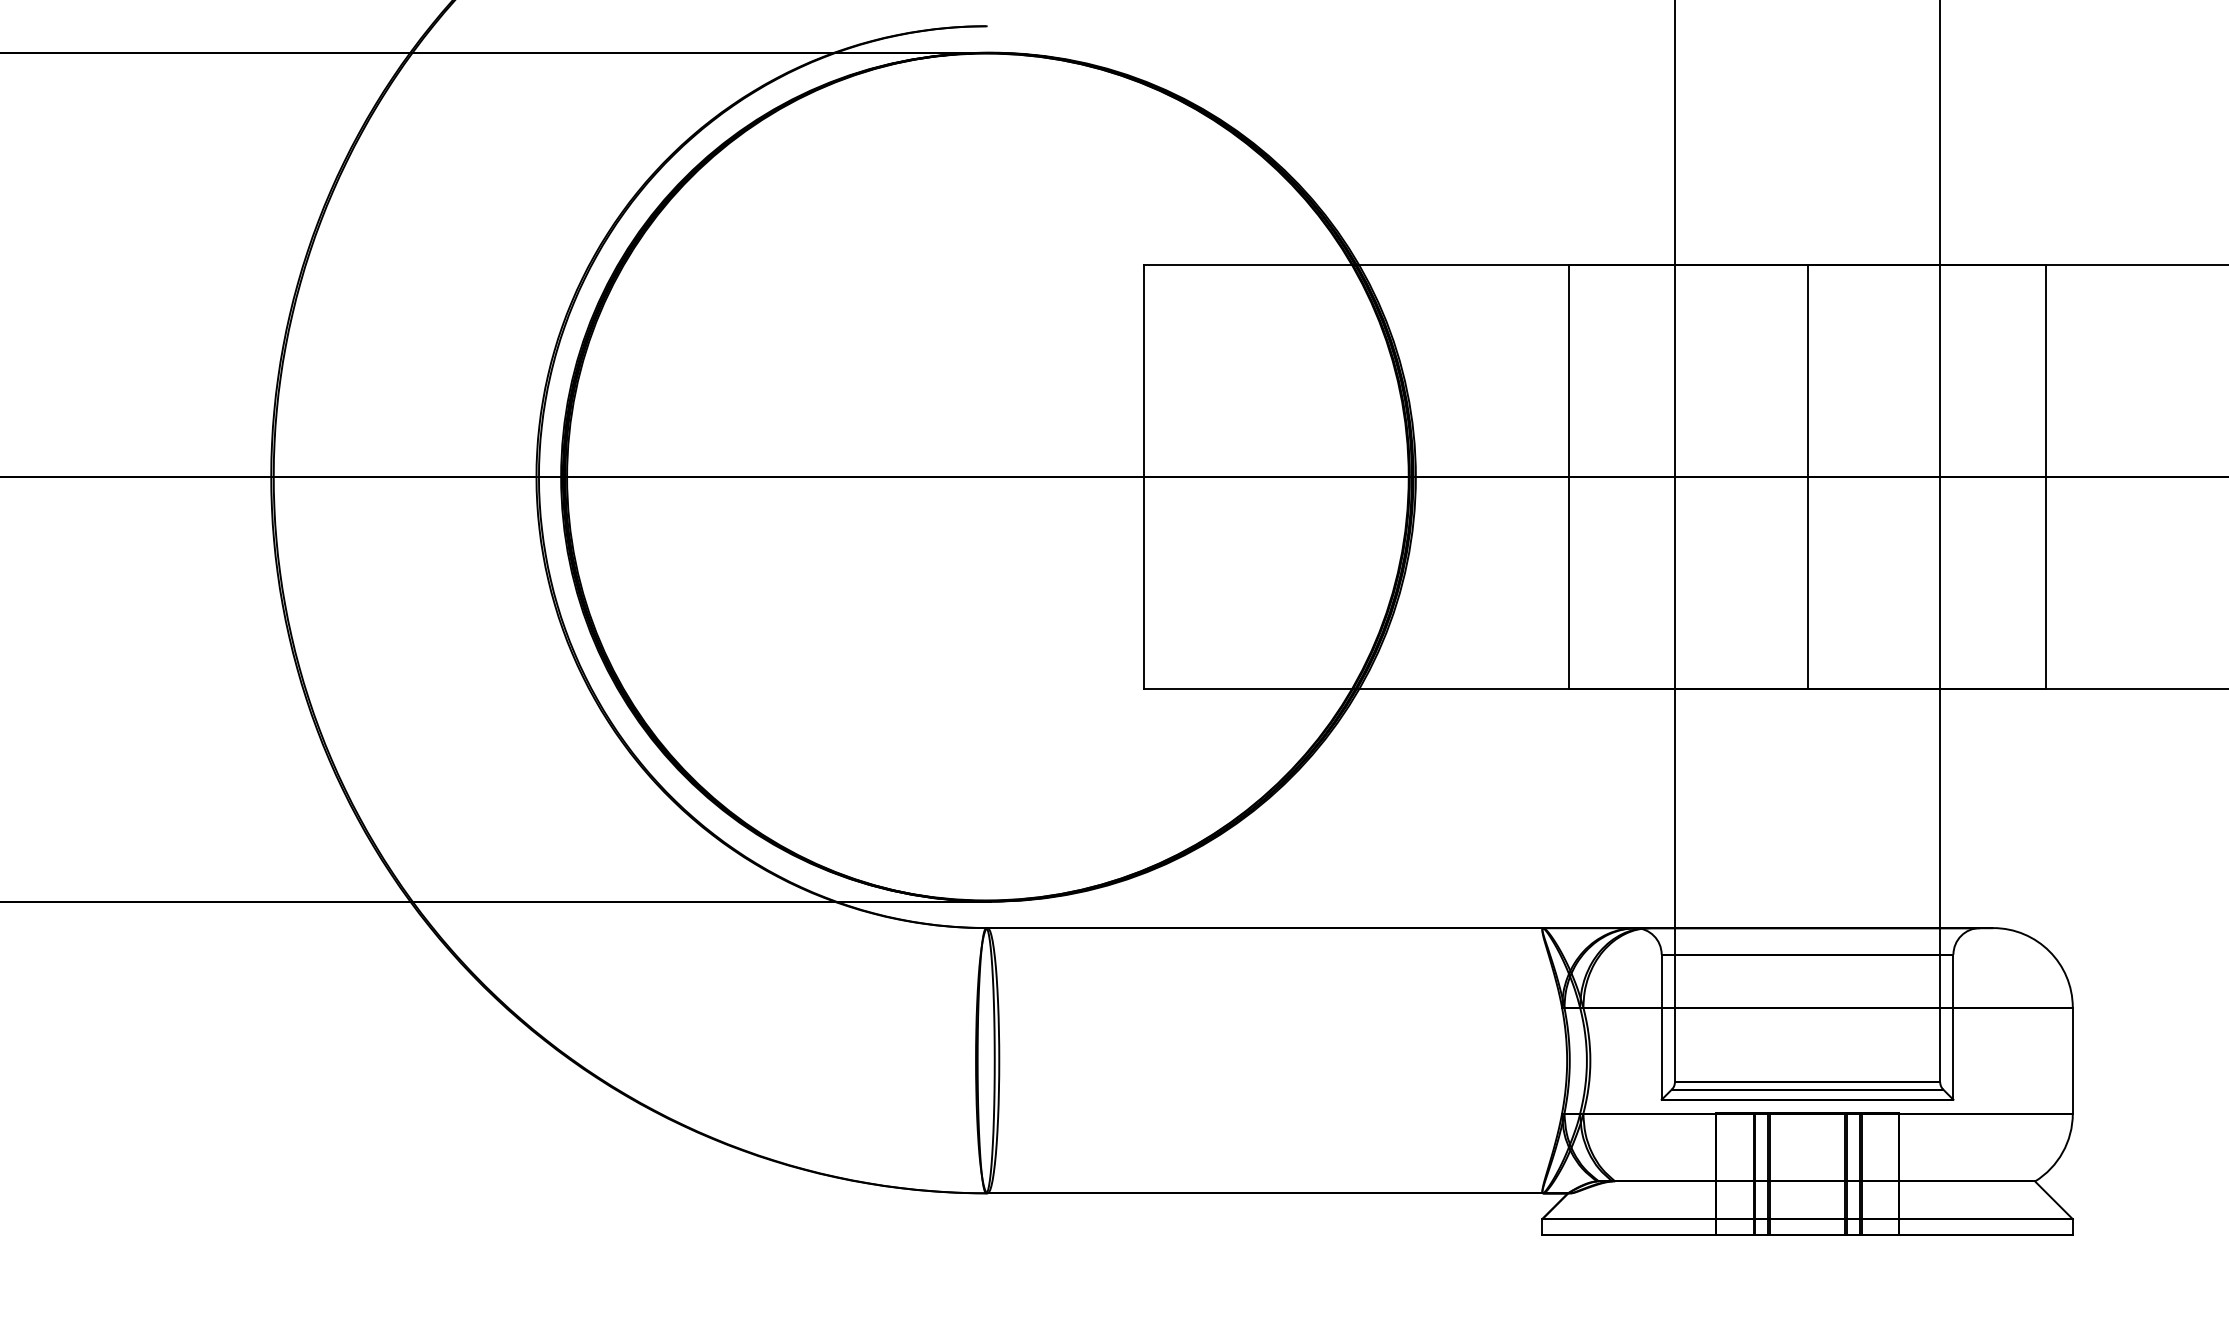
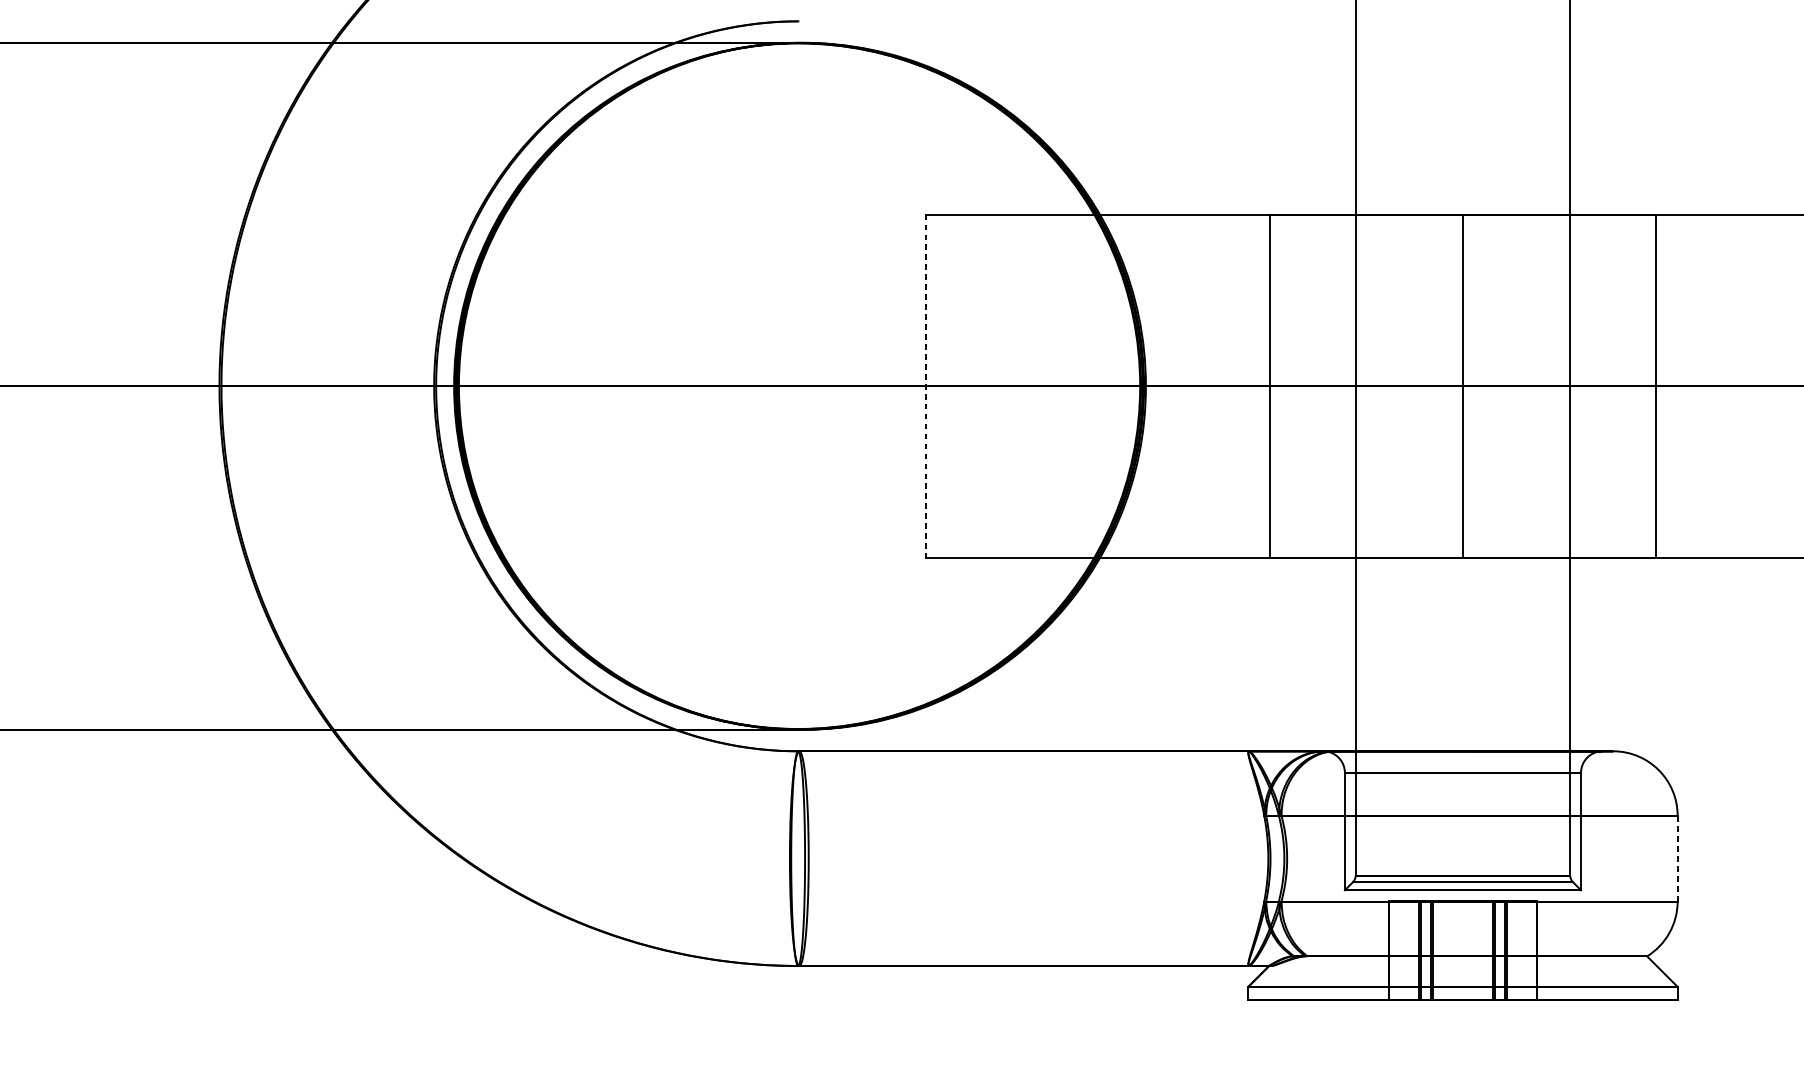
line: (1144, 477) -> (926, 386), solid -> dashed
line: (2072, 1060) -> (1677, 858), solid -> dashed

